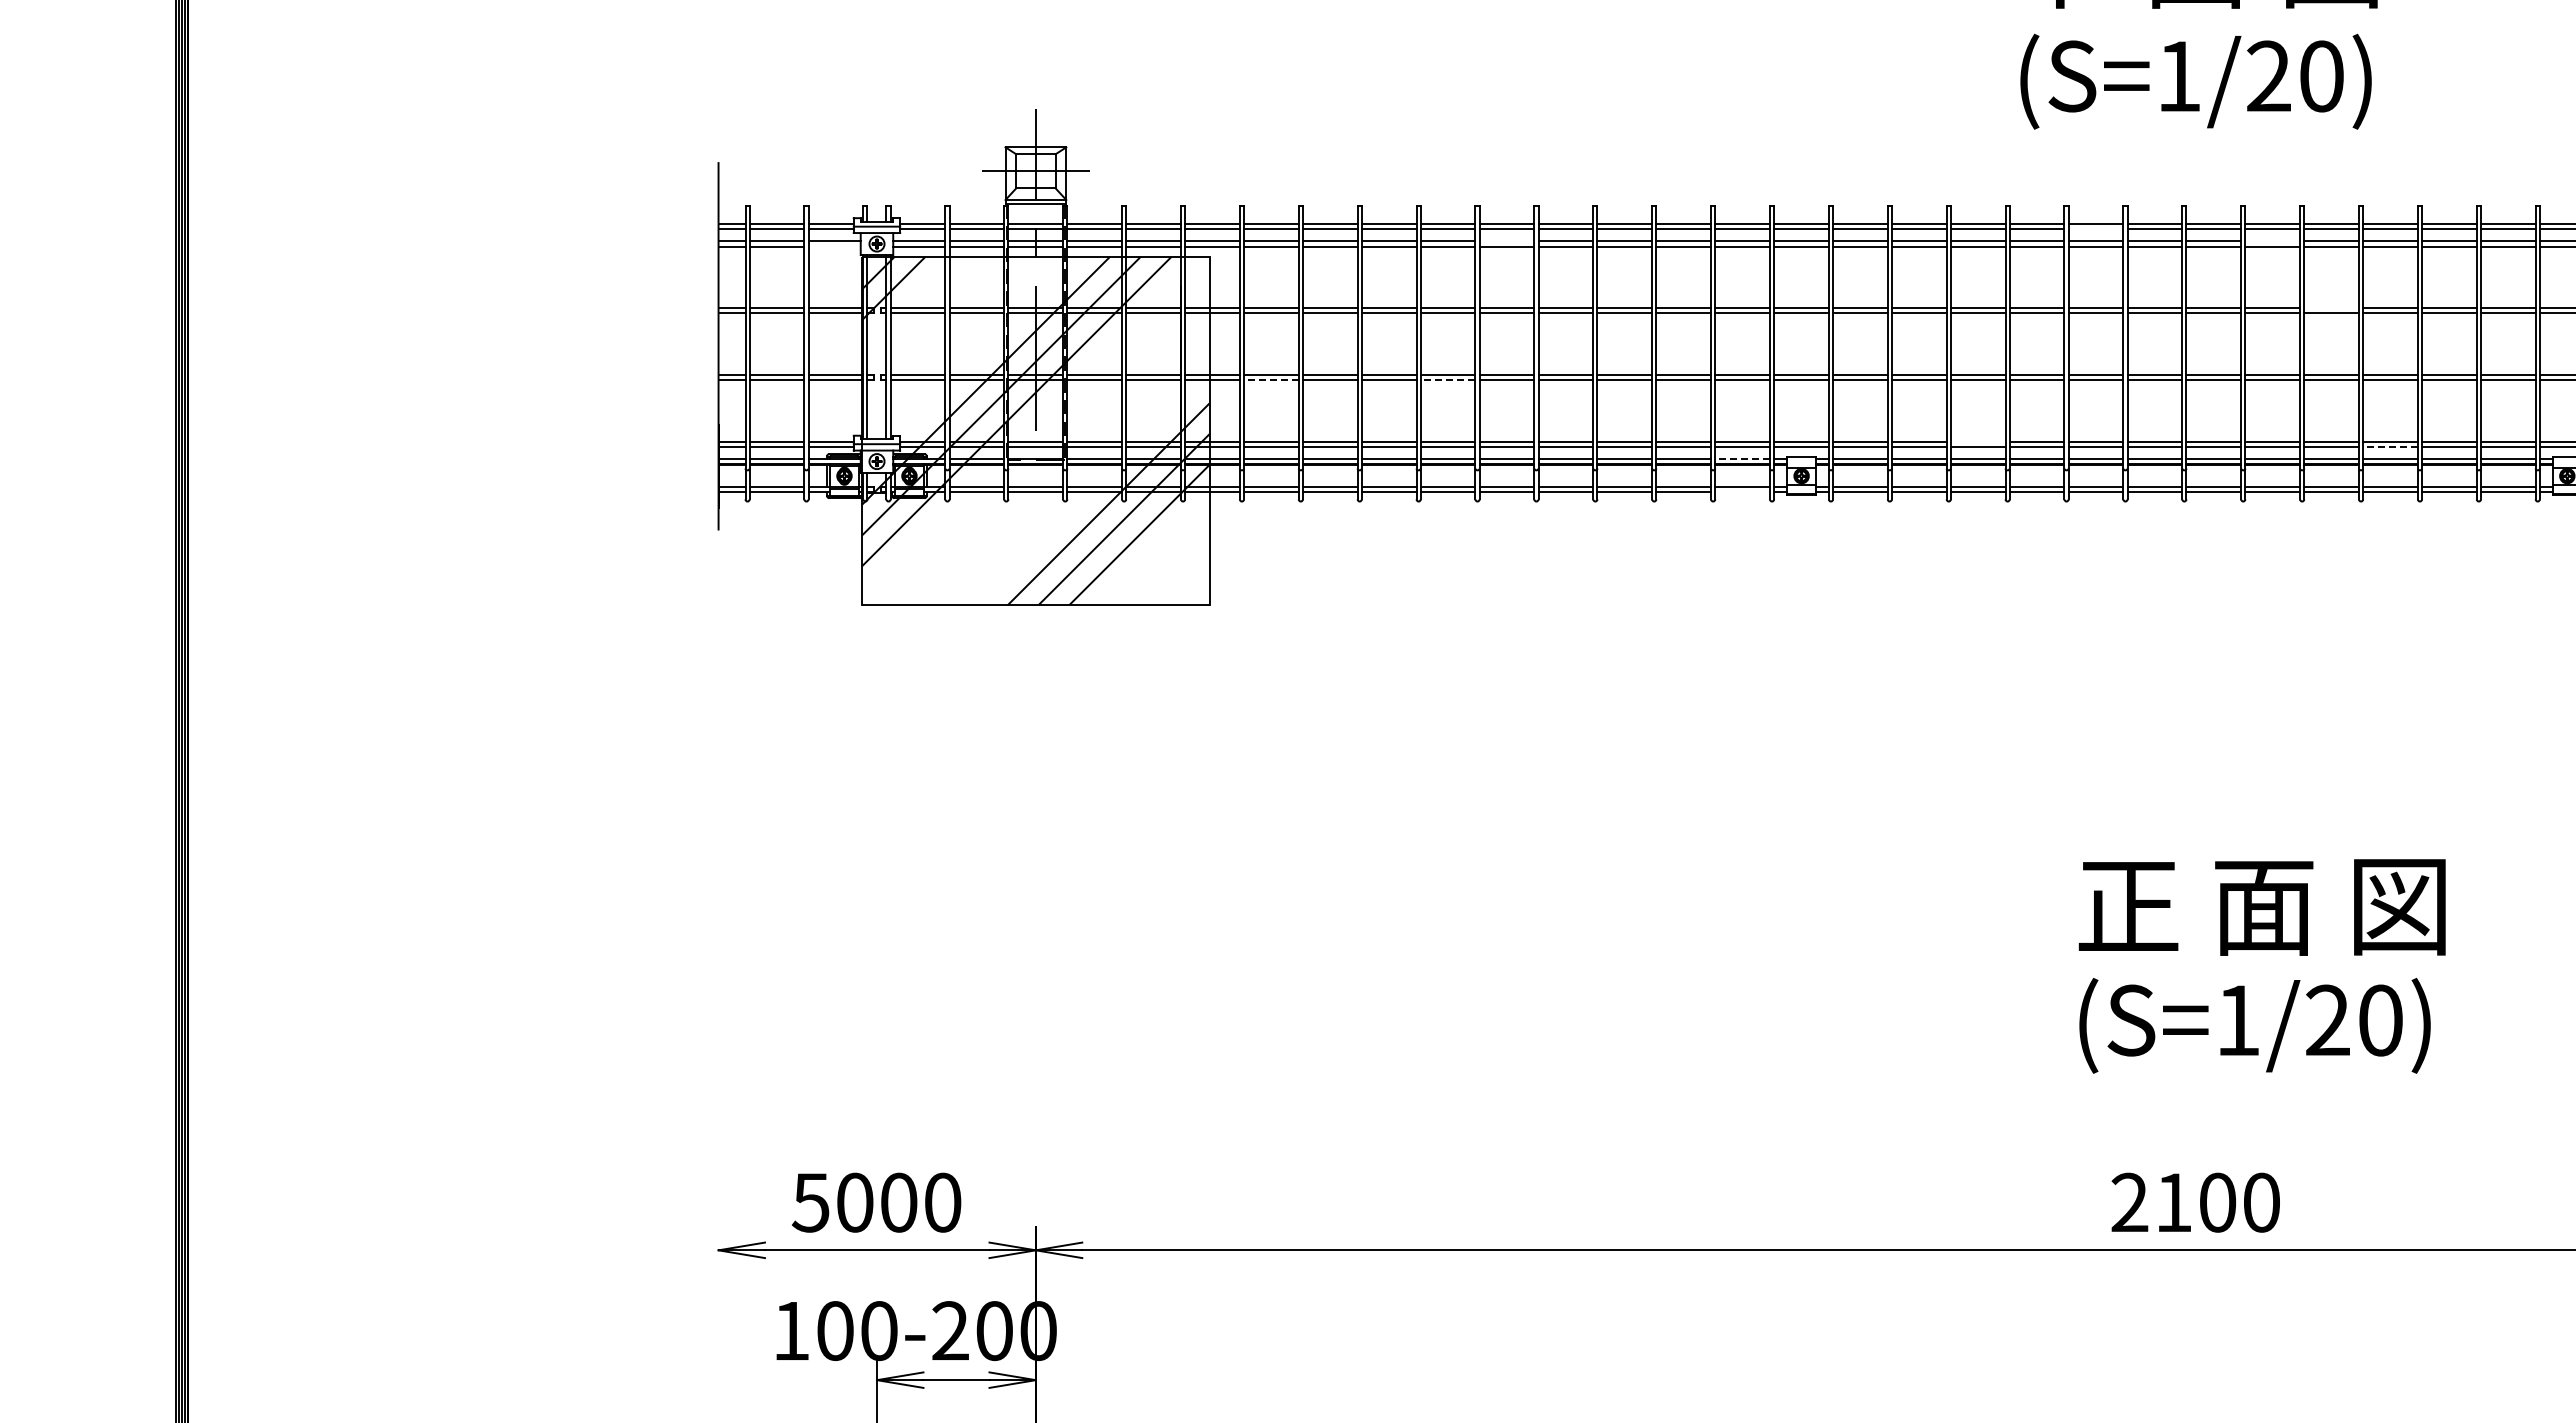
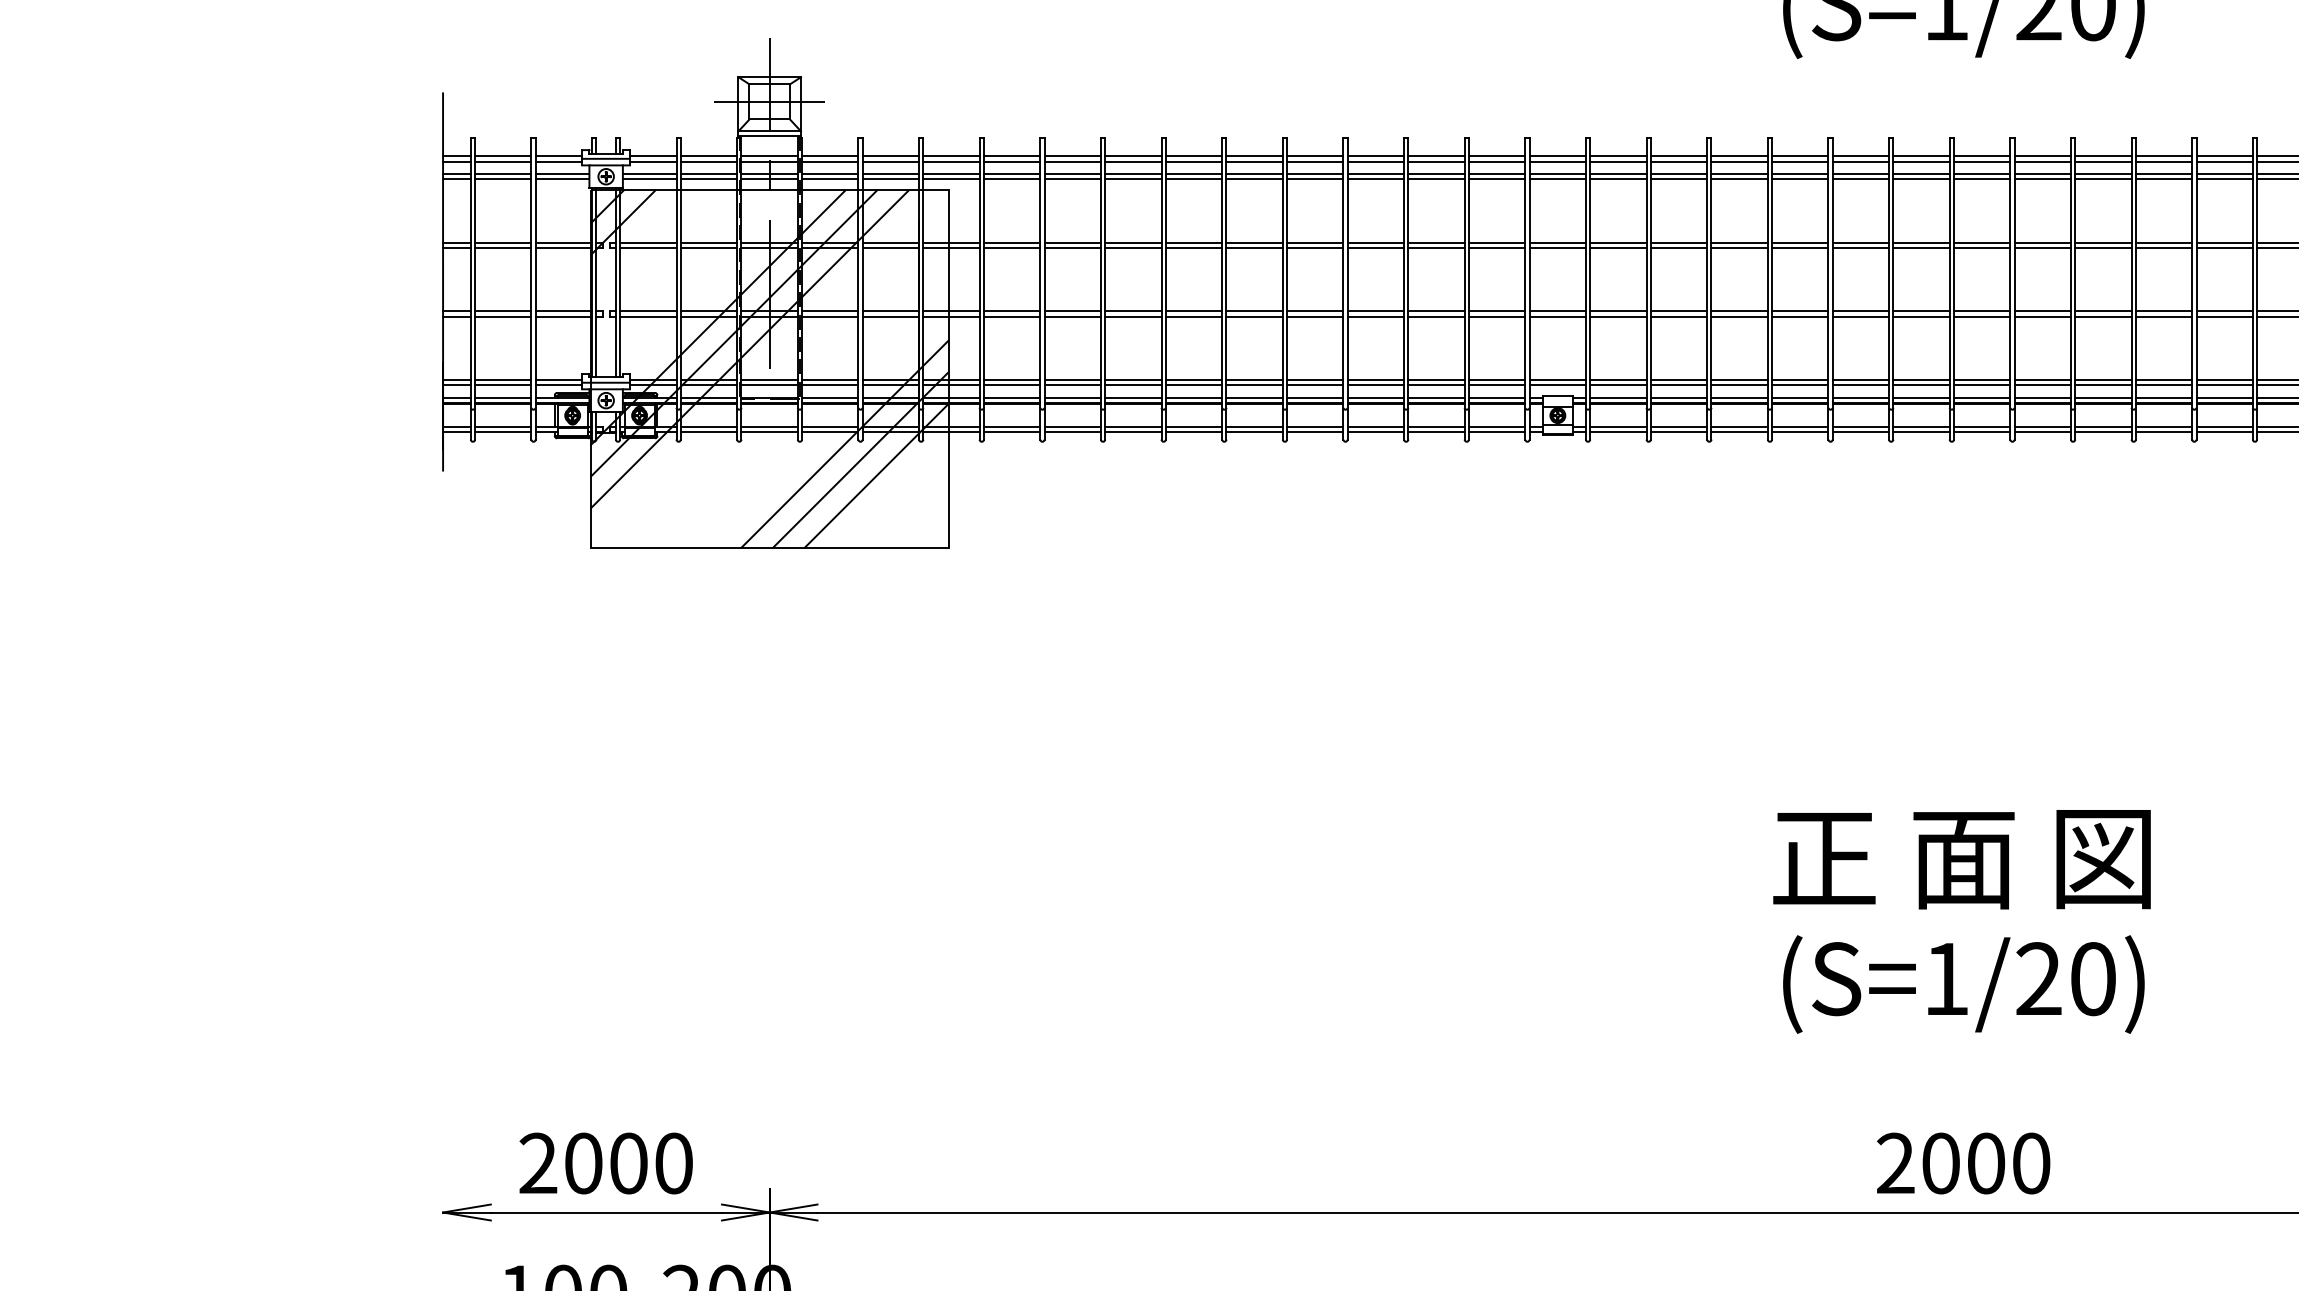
line: (2095, 229) -> (1860, 161), added
line: (1506, 241) -> (1254, 174), added
line: (2272, 241) -> (2042, 174), added
line: (834, 246) -> (562, 179), added
line: (2331, 308) -> (2103, 243), added
line: (1270, 380) -> (1011, 317), dashed -> solid
line: (1447, 380) -> (1193, 317), dashed -> solid
line: (1977, 441) -> (1738, 379), added
line: (2390, 446) -> (2164, 385), dashed -> solid
line: (1742, 458) -> (1497, 397), dashed -> solid
line: (1742, 492) -> (1497, 432), added
text: (2261, 907) -> (1961, 859), moved
text: (2254, 1025) -> (1963, 984), moved
text: (810, 1202) -> (537, 1163), 5000 -> 2000
text: (2174, 1202) -> (1941, 1163), 2100 -> 2000

